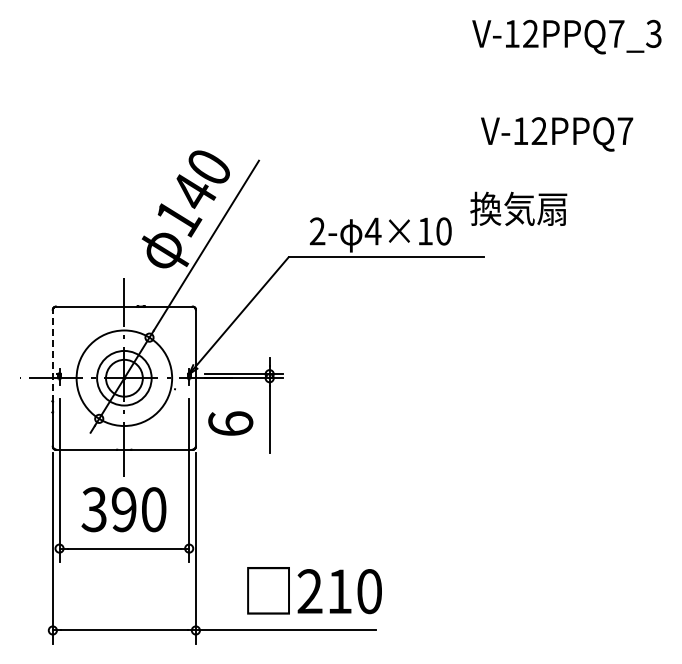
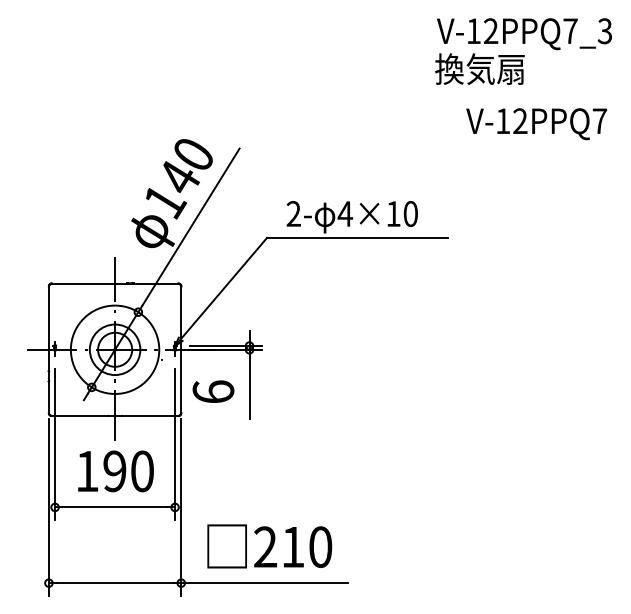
text: (557, 134) -> (537, 124), moved
text: (518, 208) -> (479, 68), moved
line: (52, 355) -> (48, 328), dashed -> solid
text: (93, 509) -> (86, 471), 390 -> 190
text: (314, 590) -> (269, 546), moved

